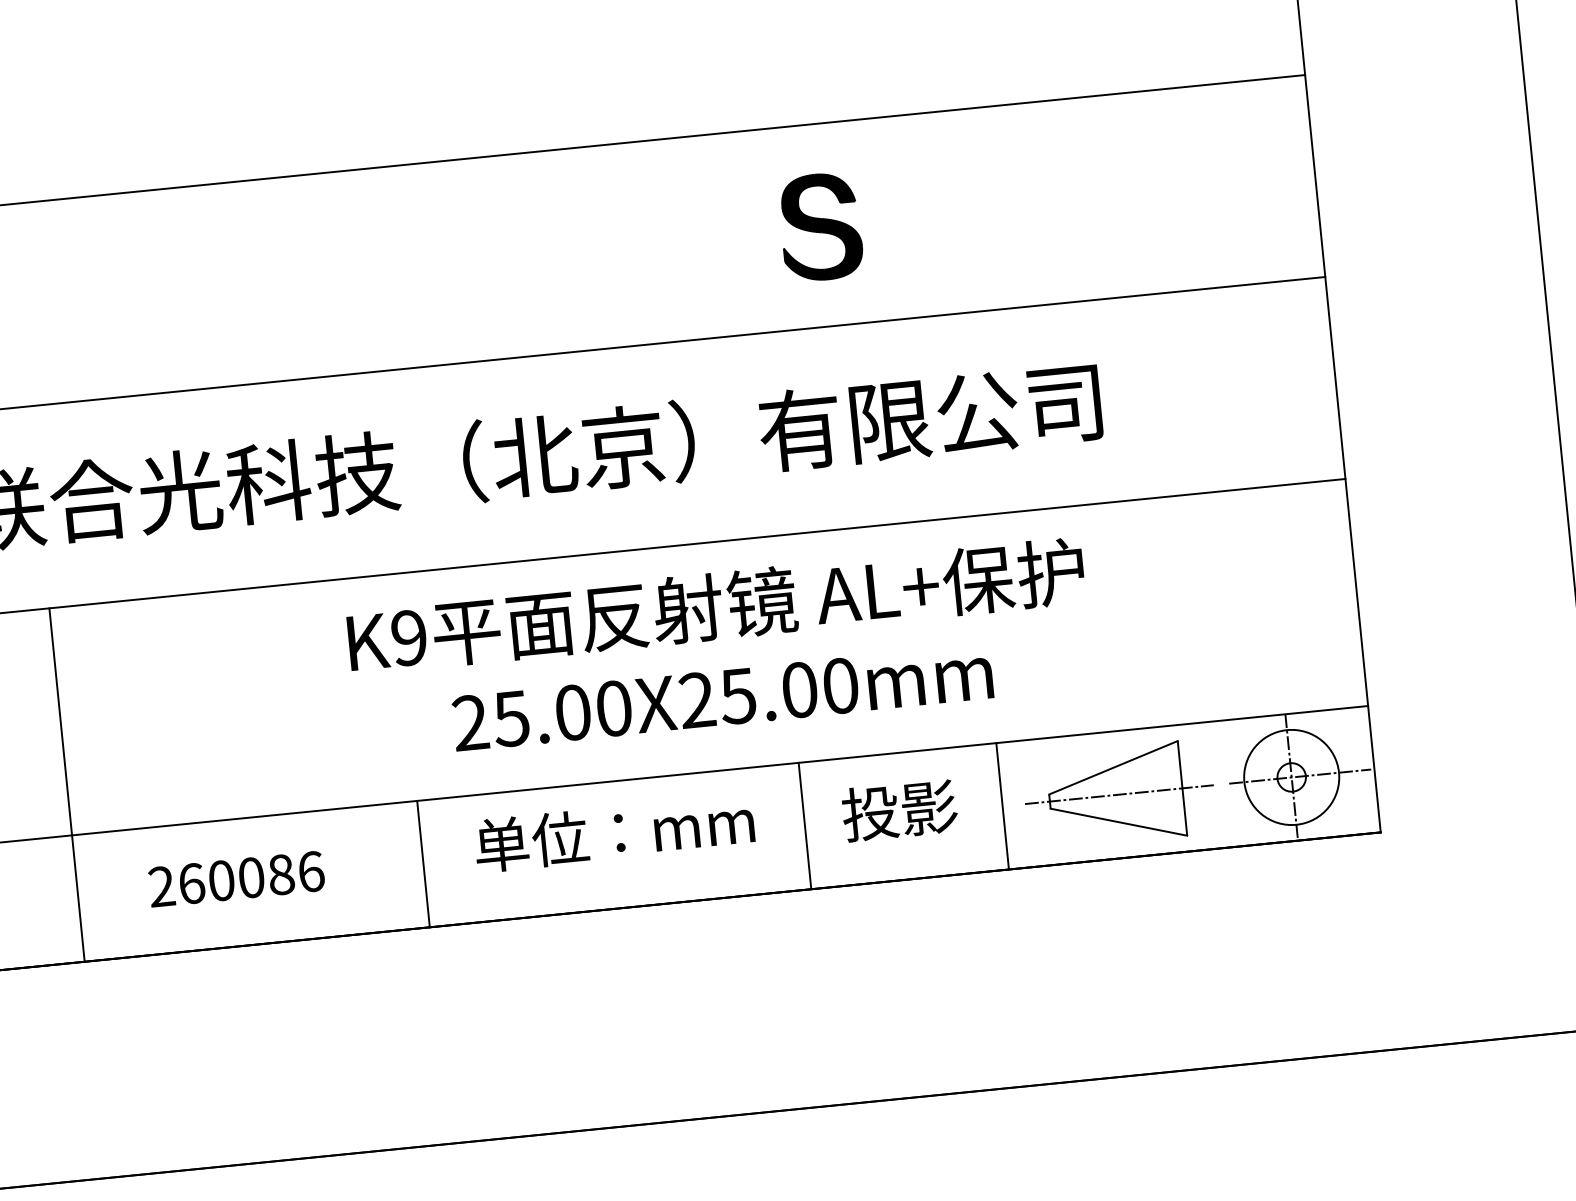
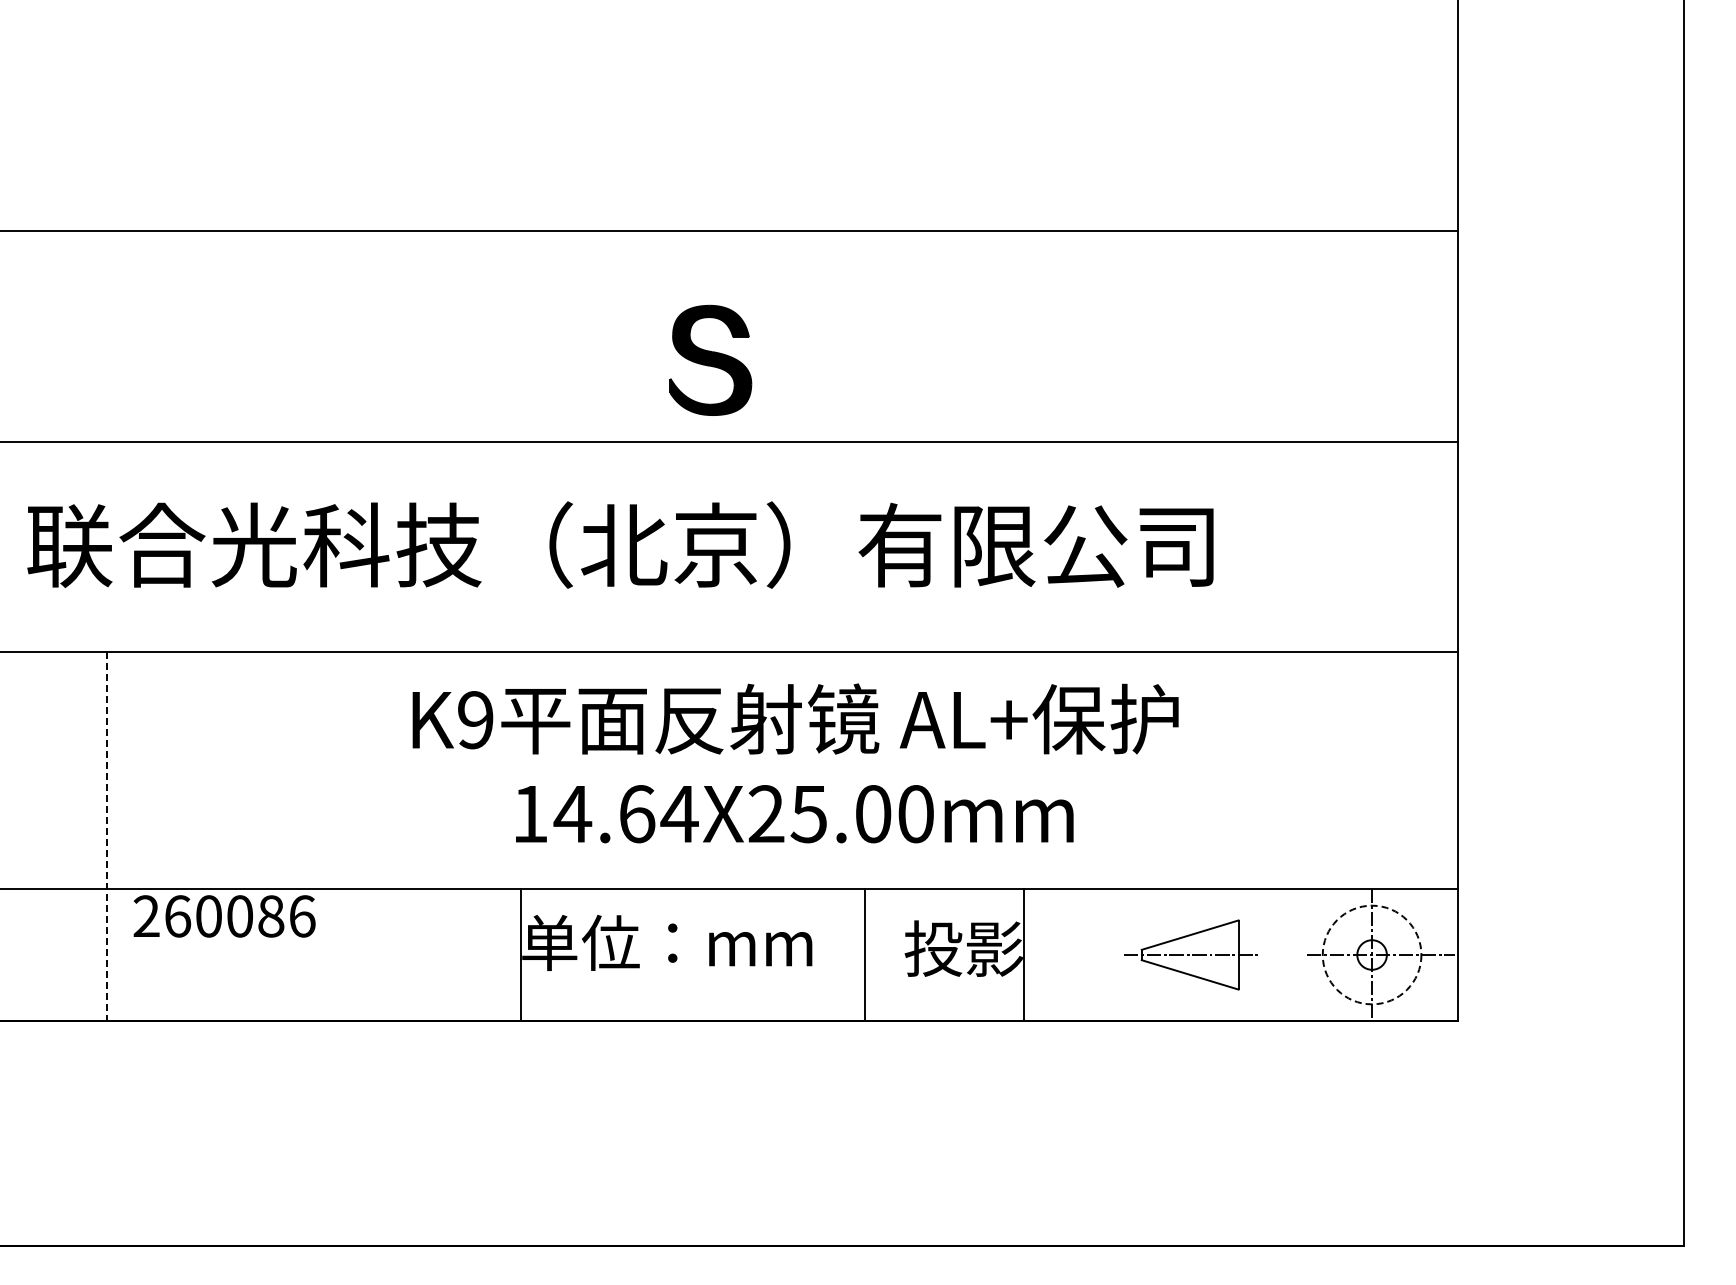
part: (820, 226) -> (710, 359), moved
text: (542, 716) -> (605, 814), ^J25.00X25.00mm -> ^J14.64X25.00mm
circle: (1291, 777) -> (1371, 954), solid -> dashed
line: (67, 785) -> (107, 837), solid -> dashed
part: (1119, 794) -> (1192, 954), size x0.7
line: (1002, 805) -> (1023, 954), moved
line: (423, 863) -> (521, 954), moved
text: (236, 879) -> (224, 916), moved

